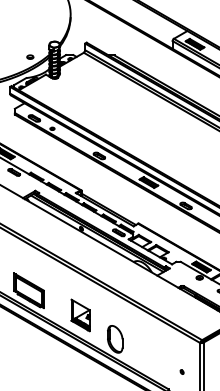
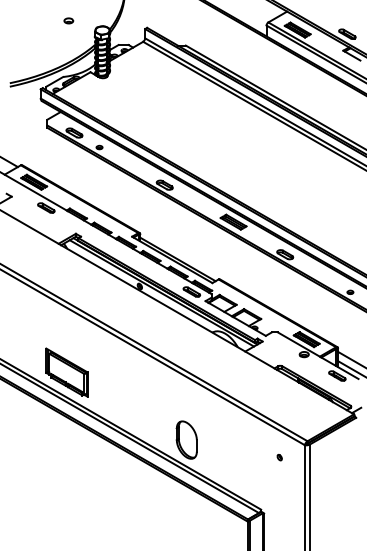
part: (30, 56) -> (68, 20), moved
part: (80, 315) -> (138, 406), removed
part: (181, 372) -> (279, 457), moved

